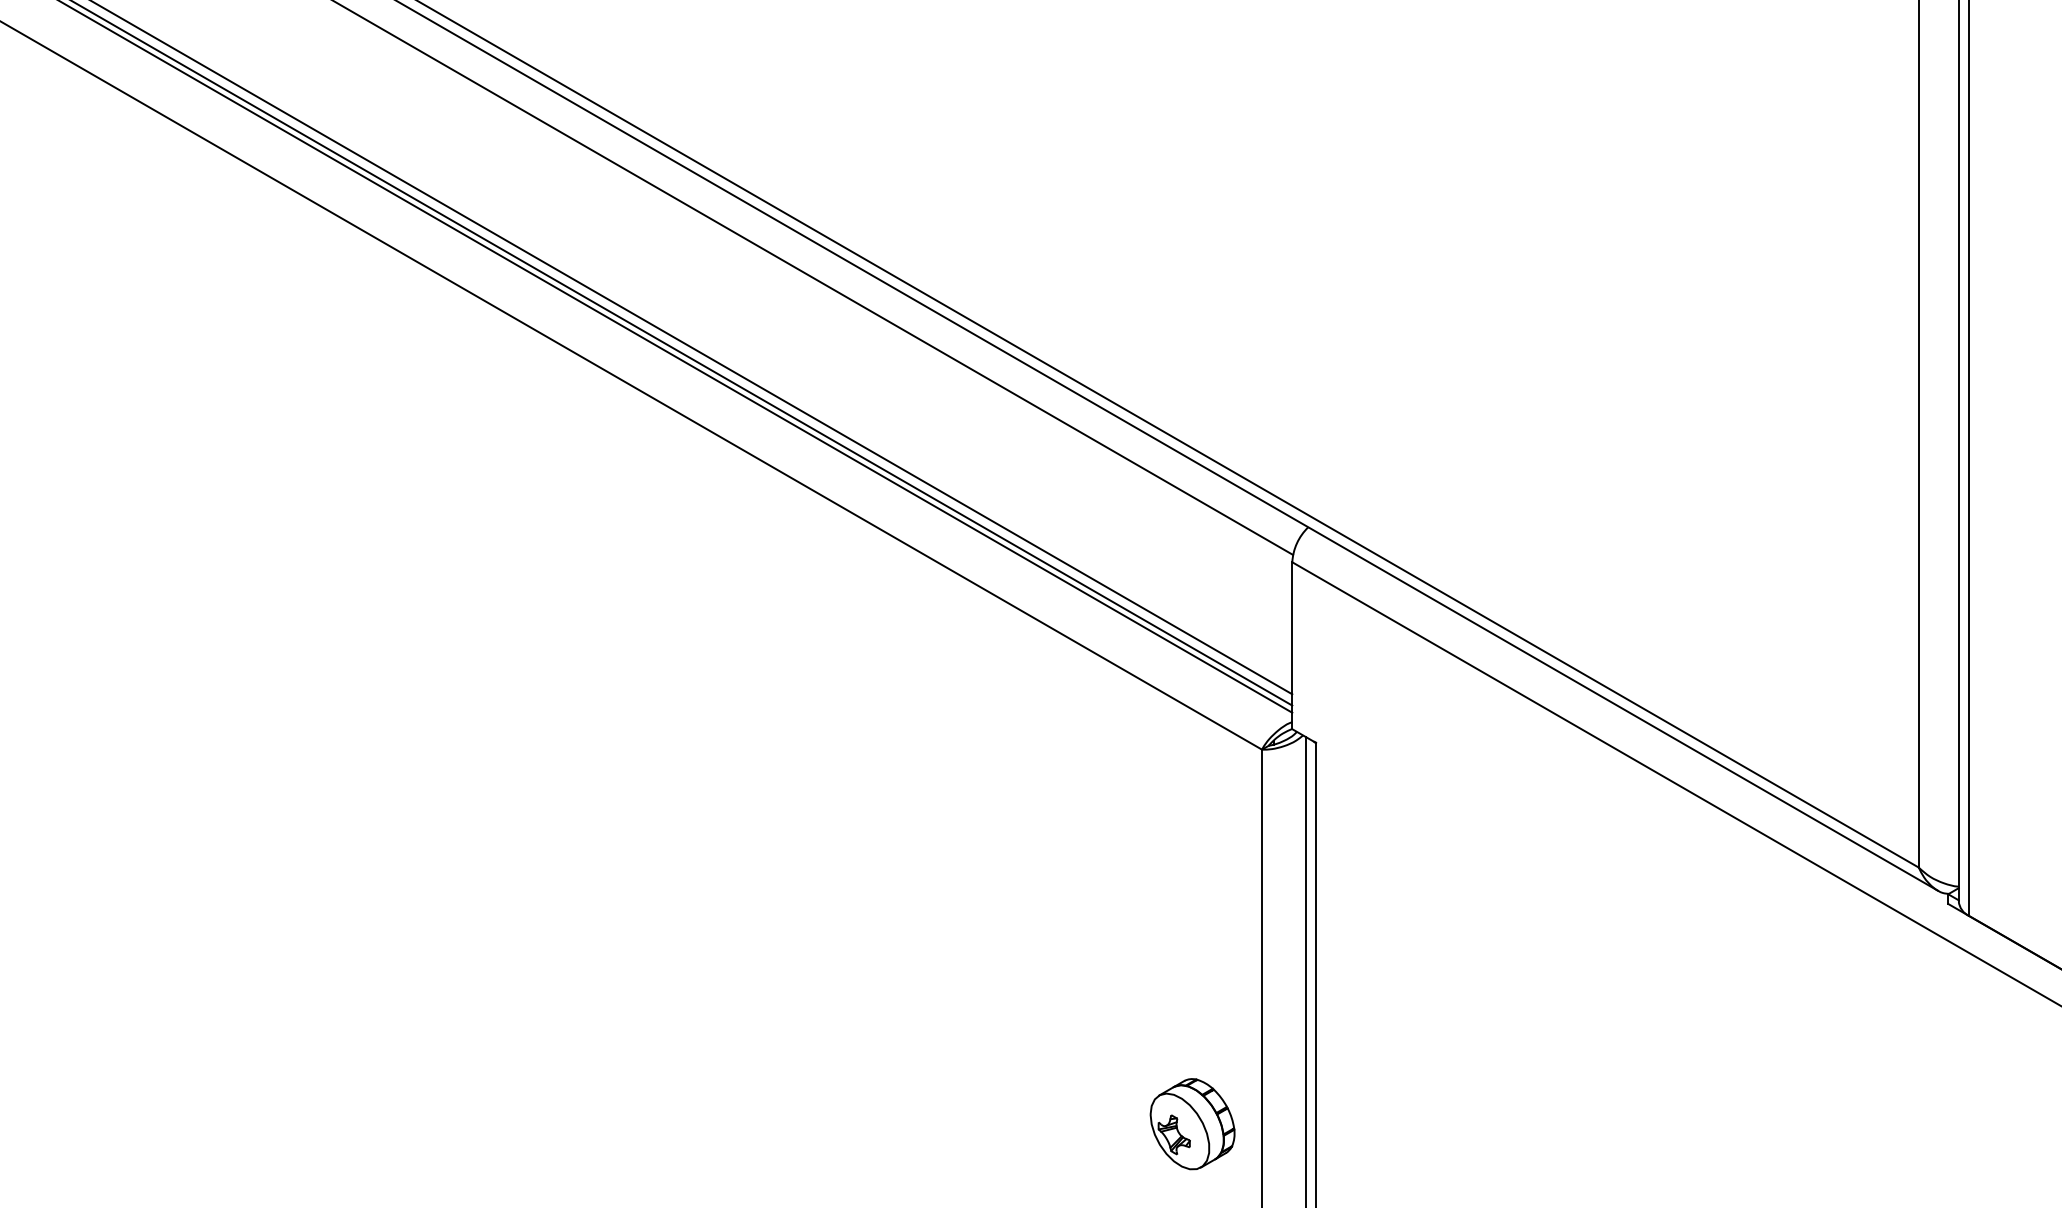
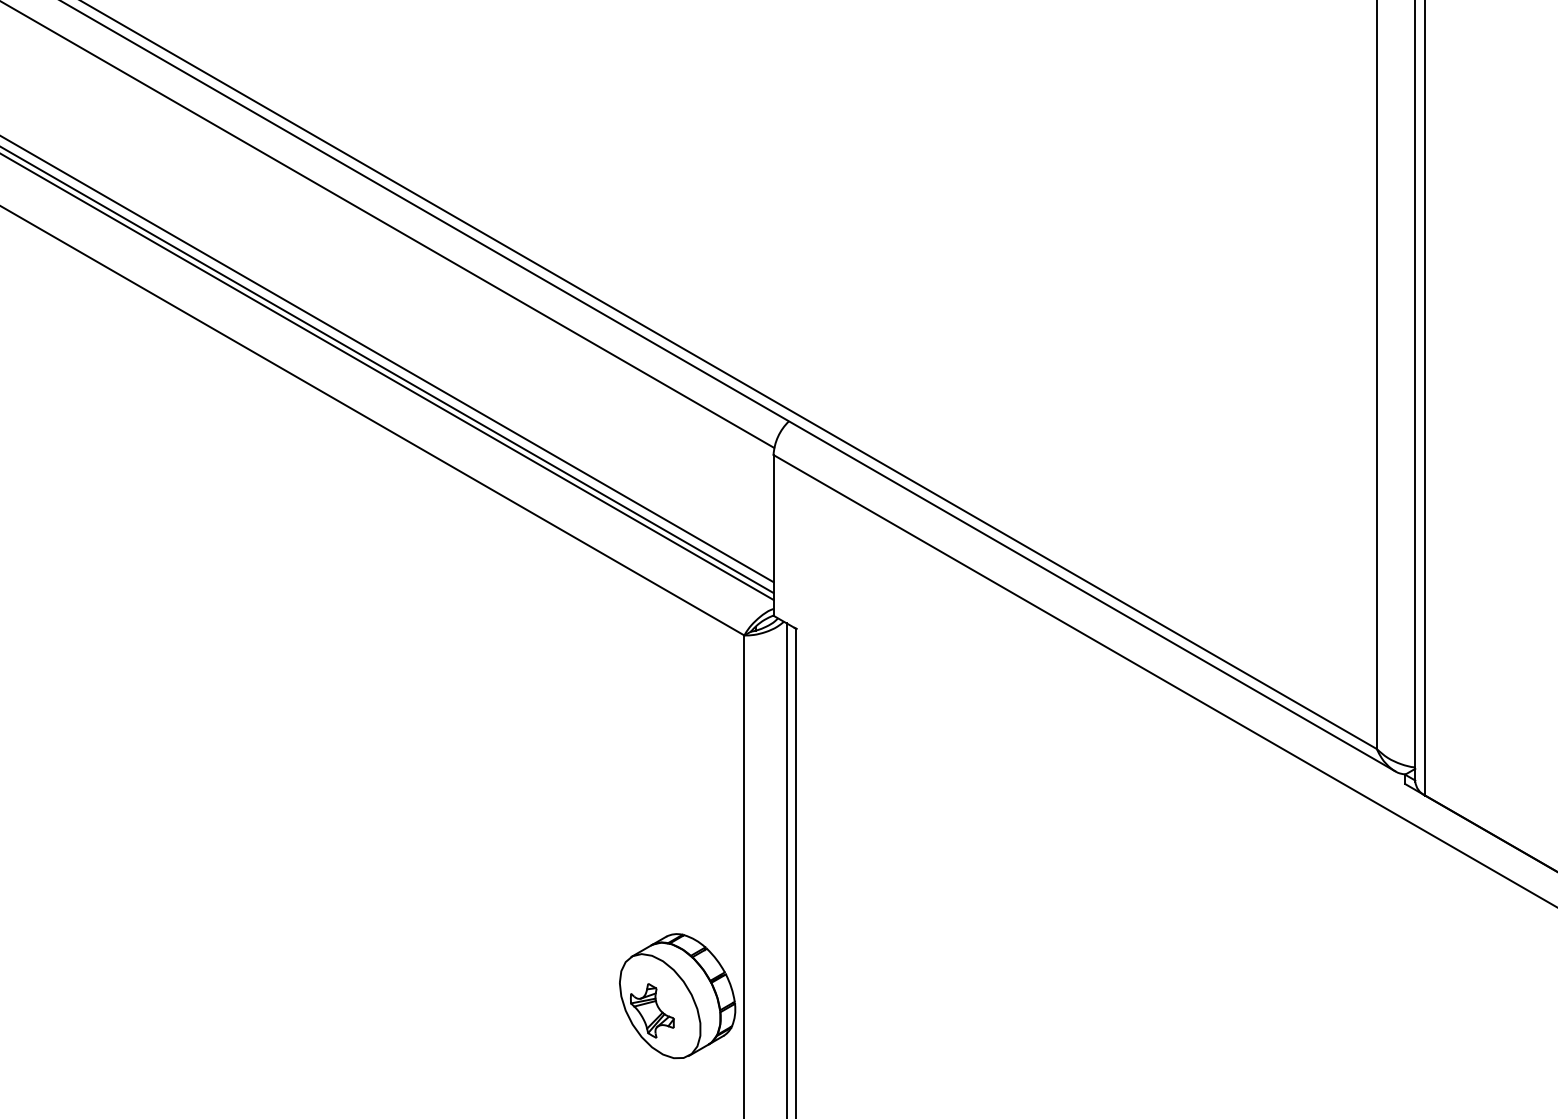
part: (1192, 1123) -> (677, 995), size x1.43

